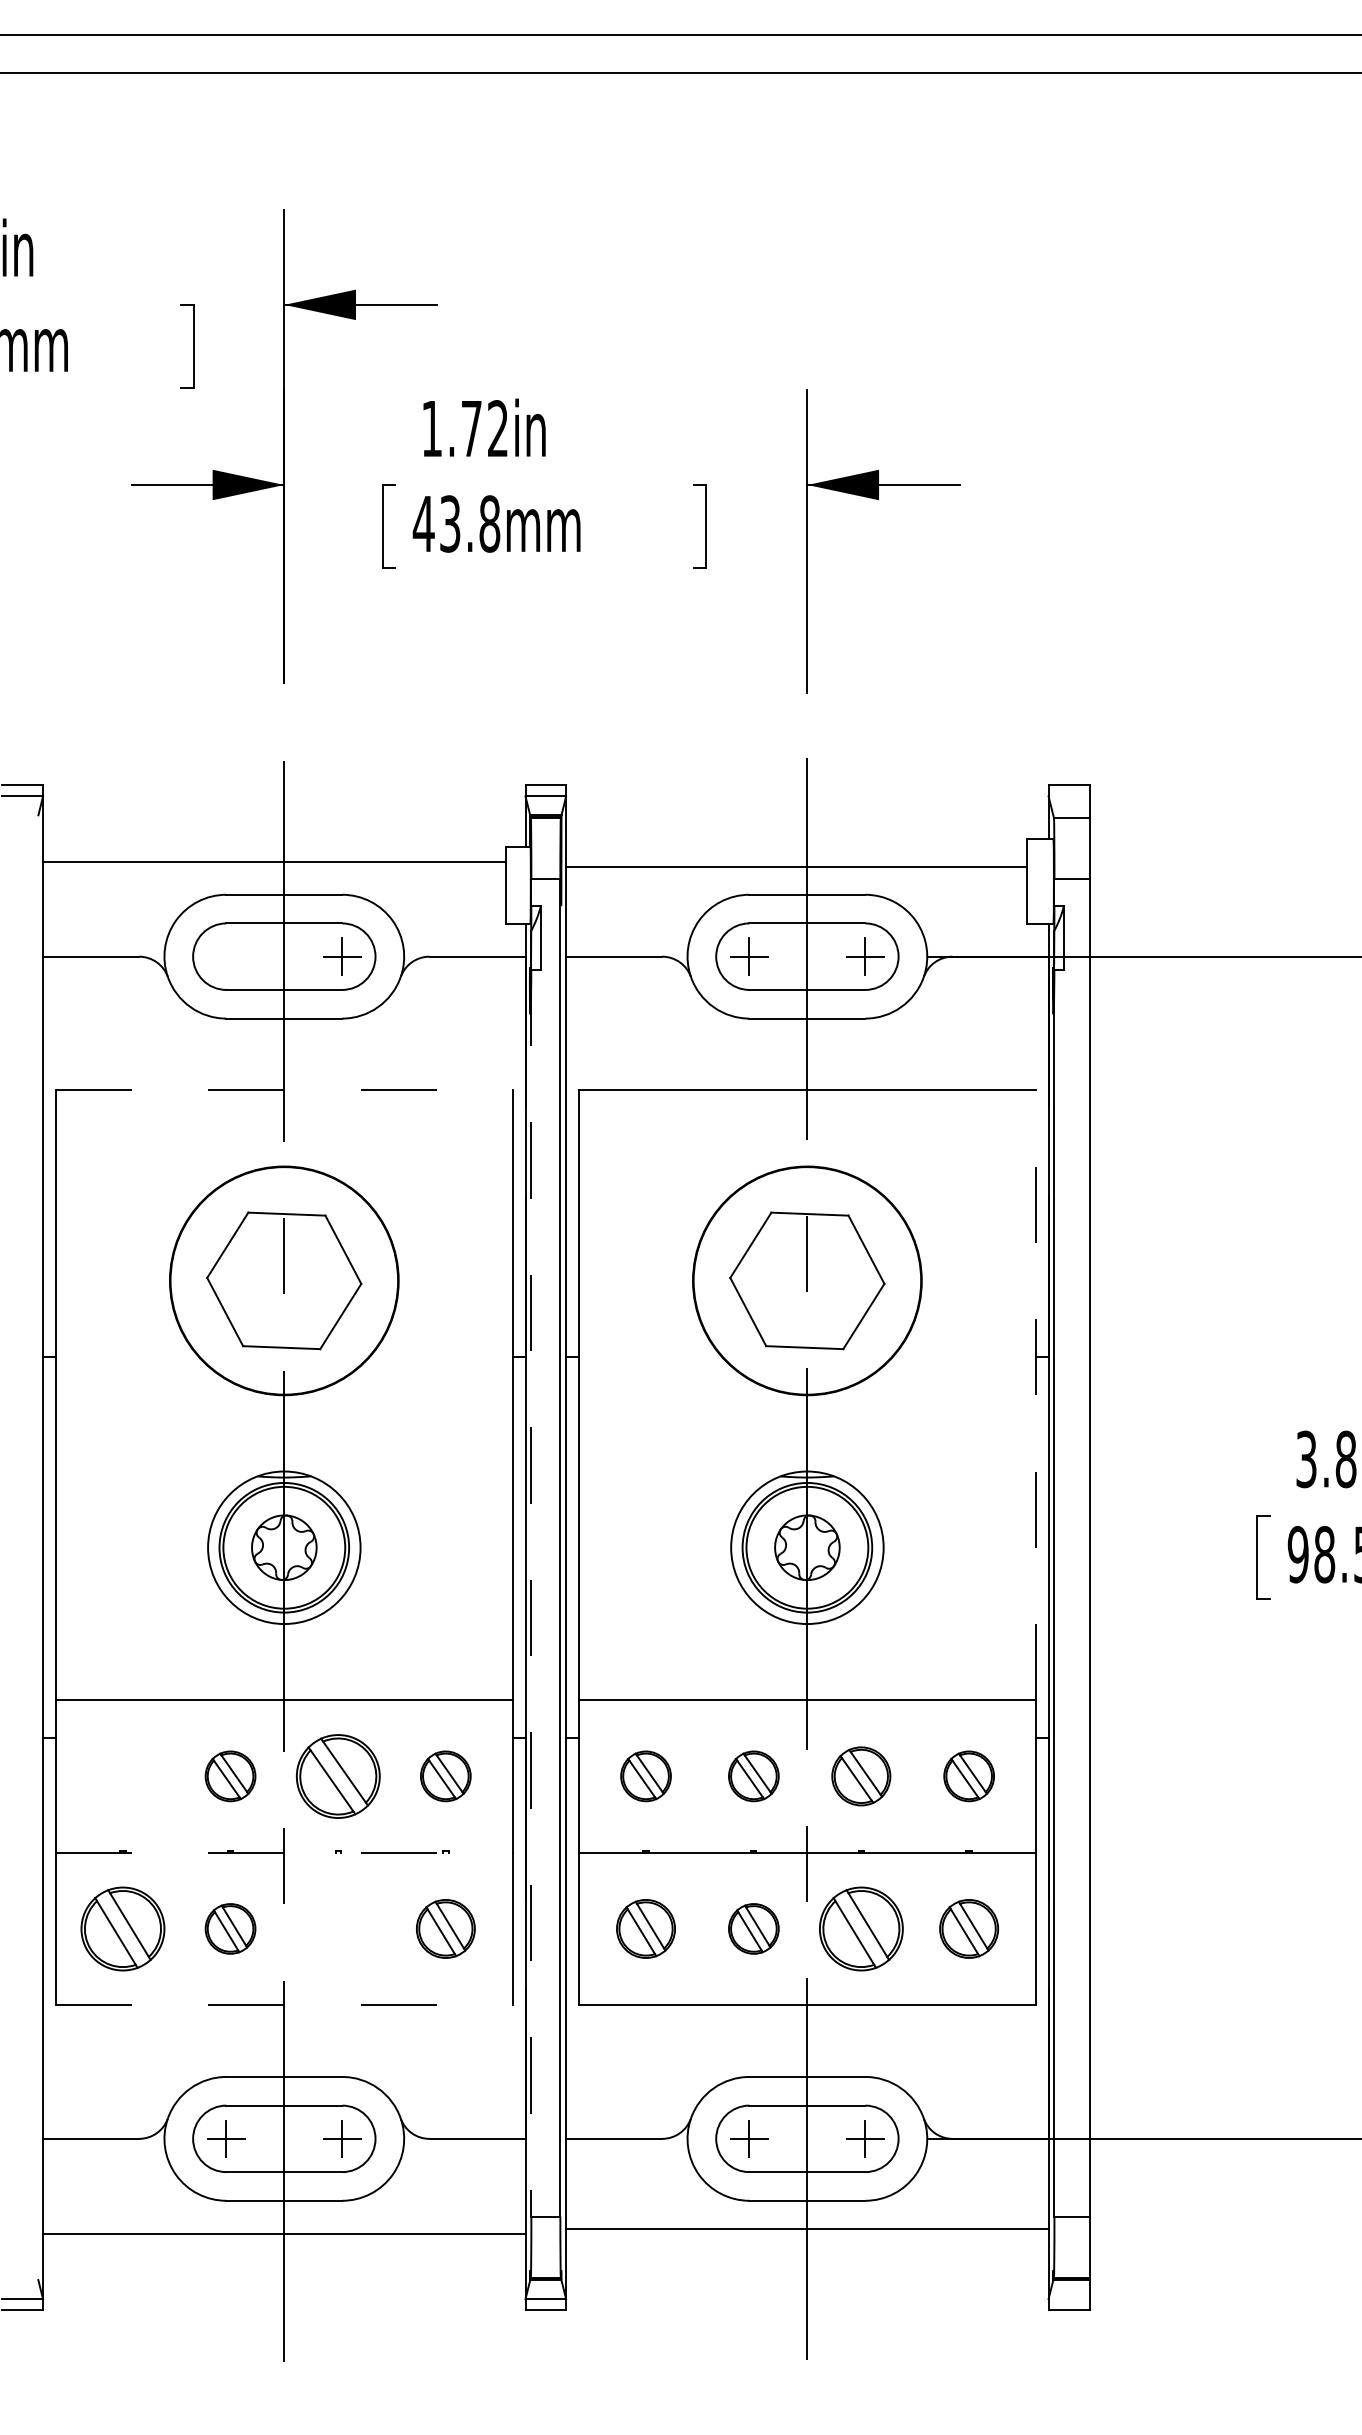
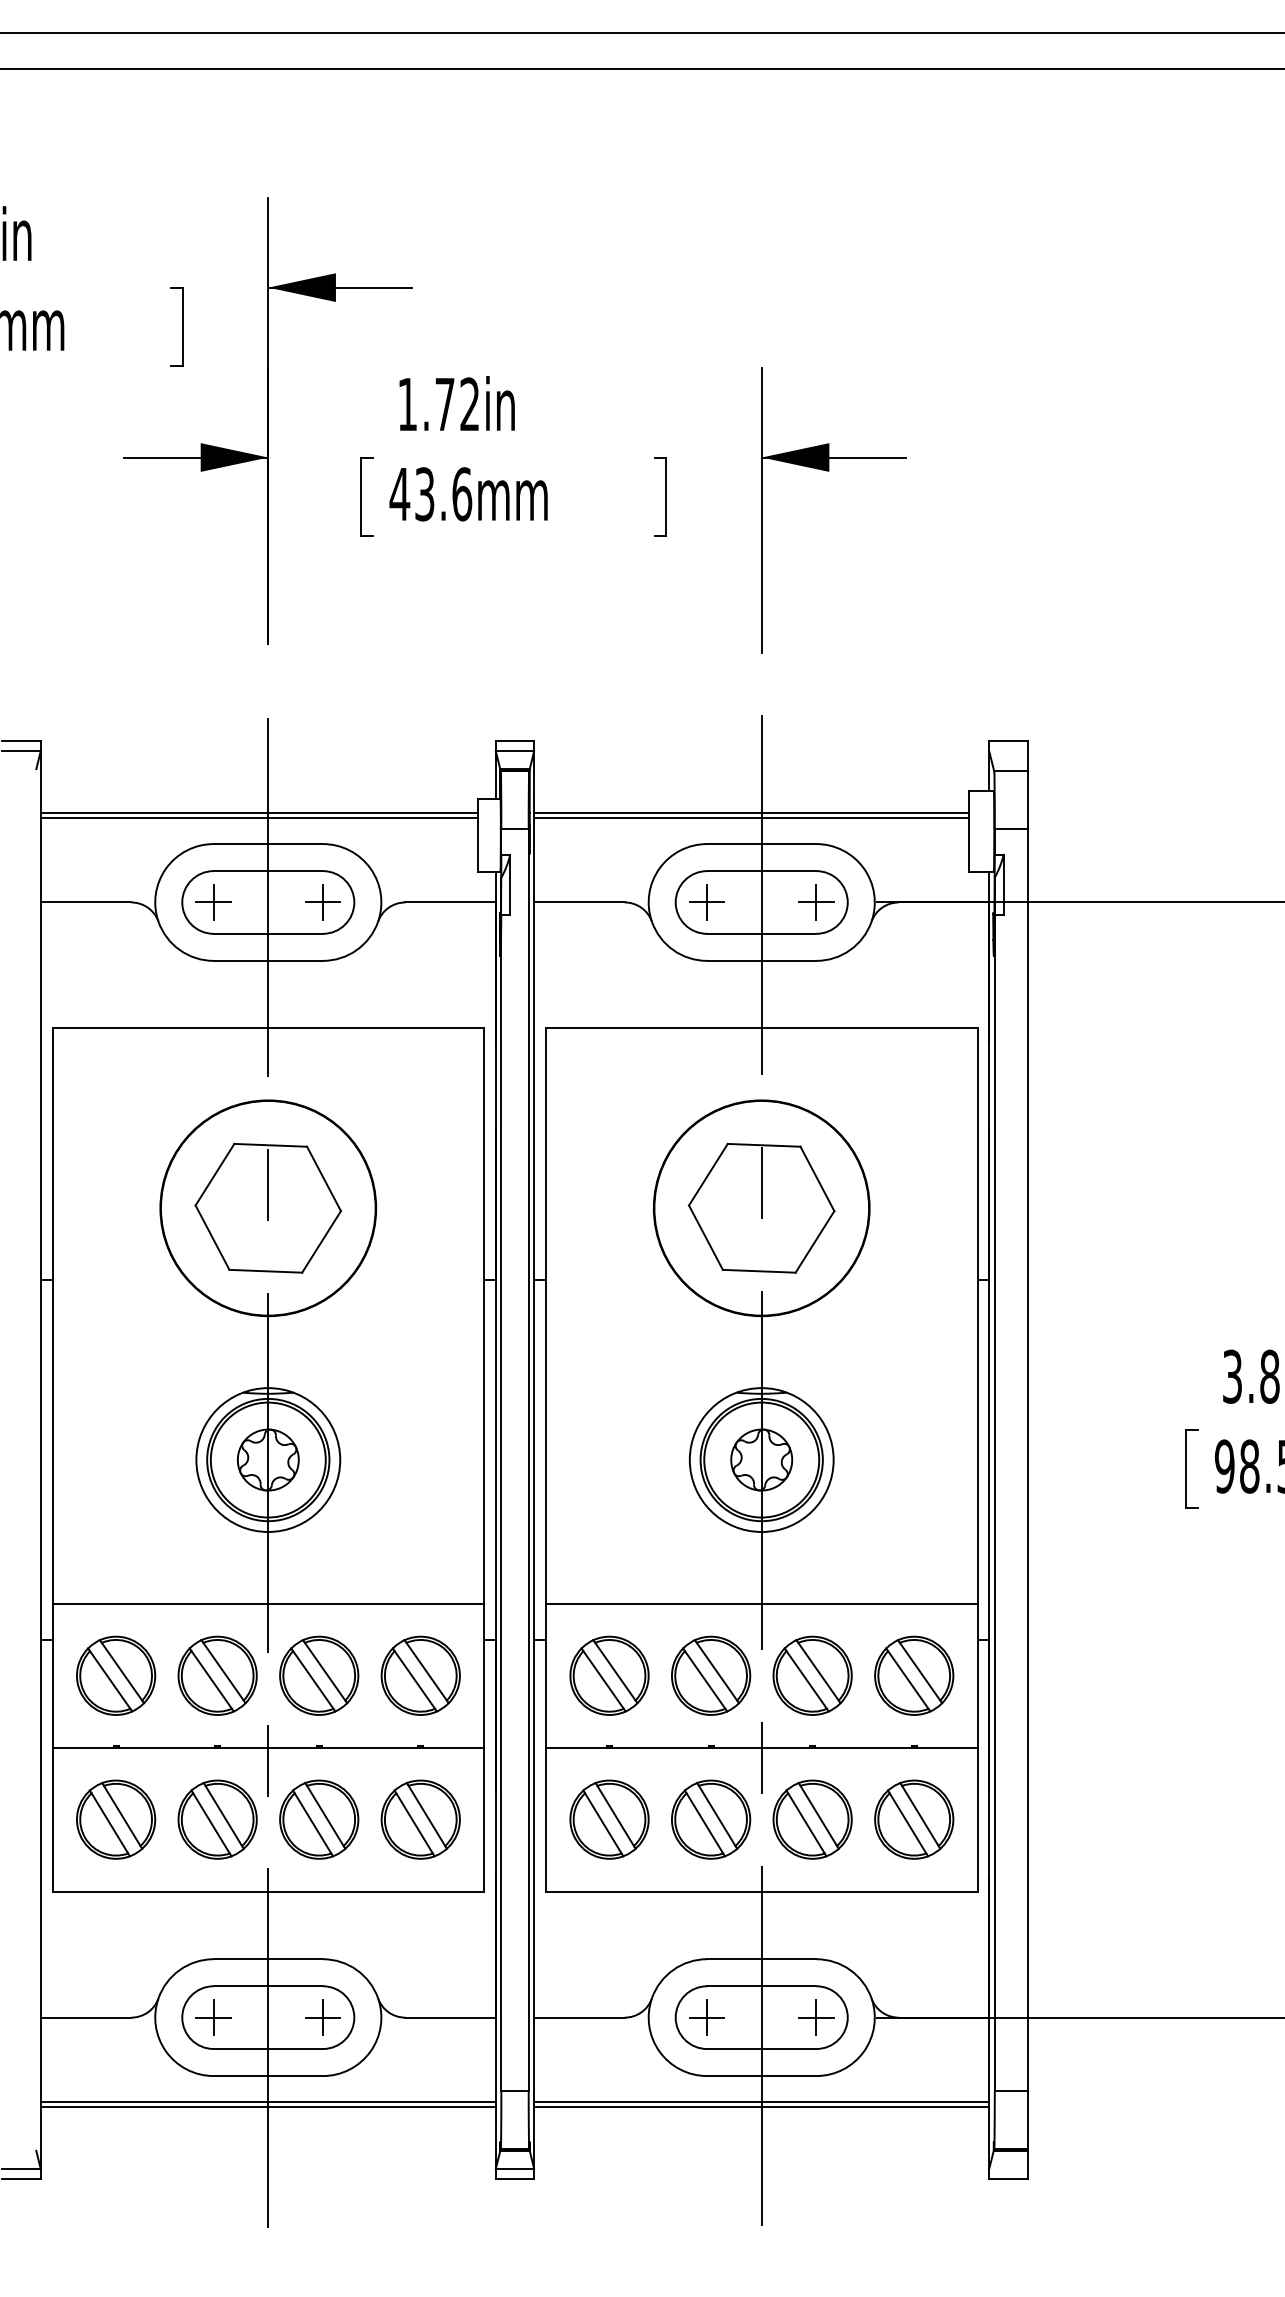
text: (490, 524) -> (462, 494), 43.8mm -> 43.6mm
line: (796, 861) -> (751, 812), added
line: (273, 866) -> (258, 817), added
part: (226, 956) -> (213, 902), added
line: (284, 1090) -> (268, 1028), dashed -> solid
line: (1036, 1395) -> (977, 1316), dashed -> solid
line: (531, 1593) -> (501, 1503), dashed -> solid
part: (123, 1776) -> (116, 1675), added
part: (230, 1776) -> (217, 1675), size x1.67
part: (445, 1776) -> (420, 1675), size x1.67
part: (646, 1776) -> (609, 1675), size x1.67
part: (754, 1776) -> (711, 1675), size x1.67
part: (861, 1776) -> (812, 1675), size x1.43
part: (969, 1776) -> (914, 1675), size x1.67
line: (284, 1852) -> (268, 1747), dashed -> solid
part: (230, 1928) -> (217, 1819), size x1.67
part: (338, 1928) -> (319, 1819), added
part: (445, 1928) -> (420, 1819), size x1.43
part: (646, 1928) -> (609, 1819), size x1.43
part: (754, 1928) -> (711, 1819), size x1.67
part: (969, 1928) -> (914, 1819), size x1.43
line: (284, 2005) -> (268, 1891), dashed -> solid
line: (283, 2228) -> (267, 2102), added
line: (807, 2234) -> (761, 2107), added

